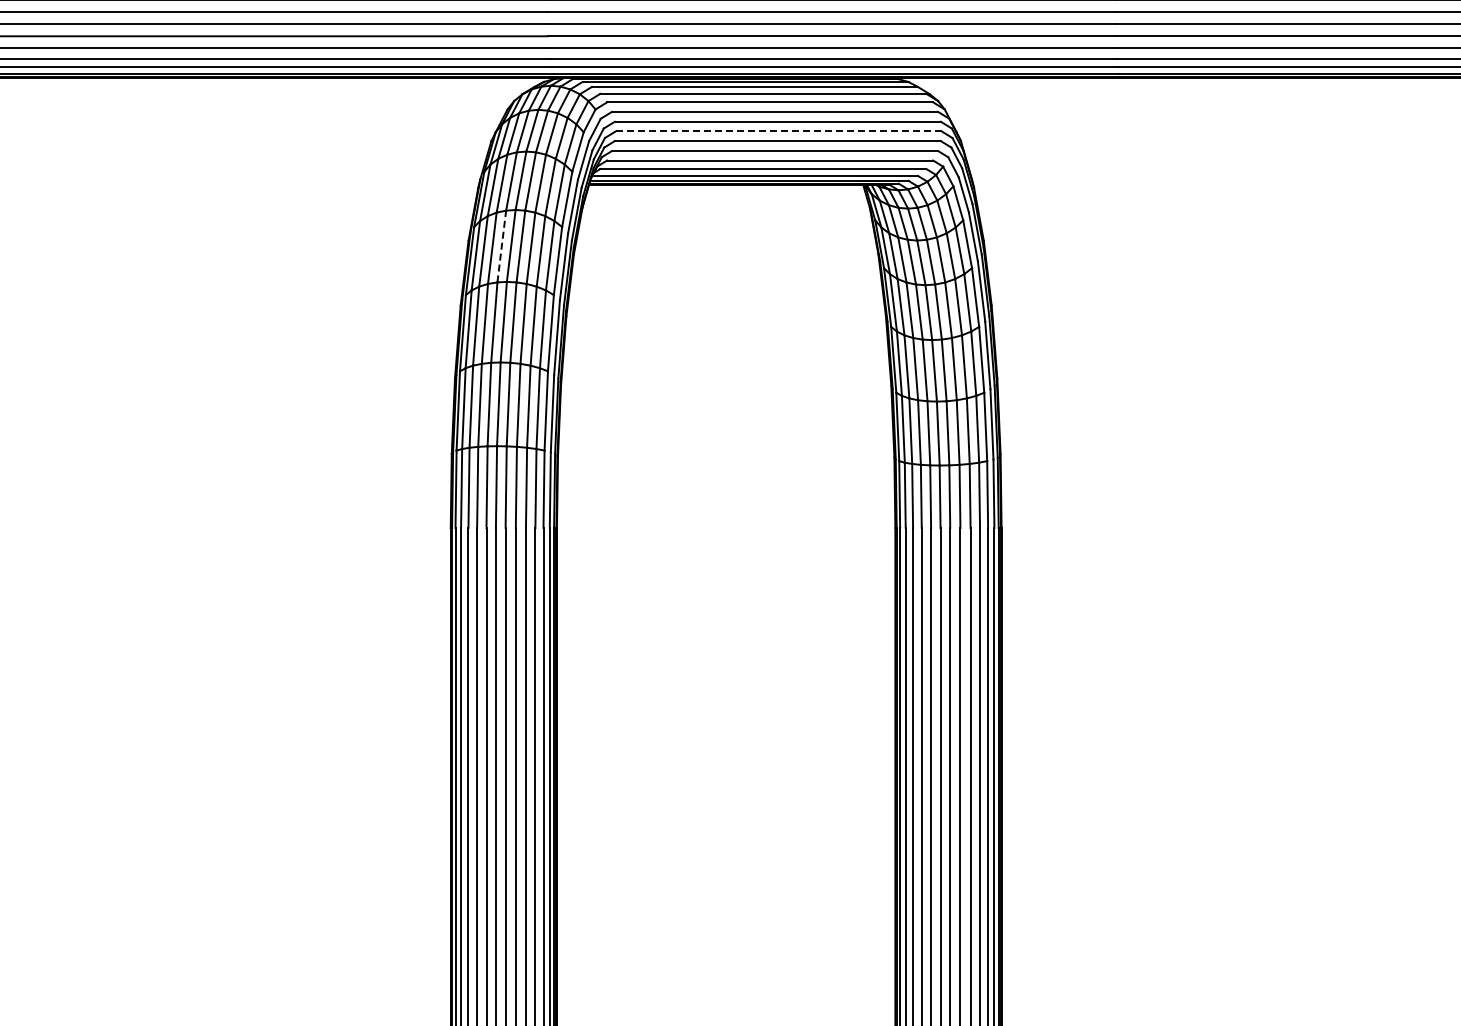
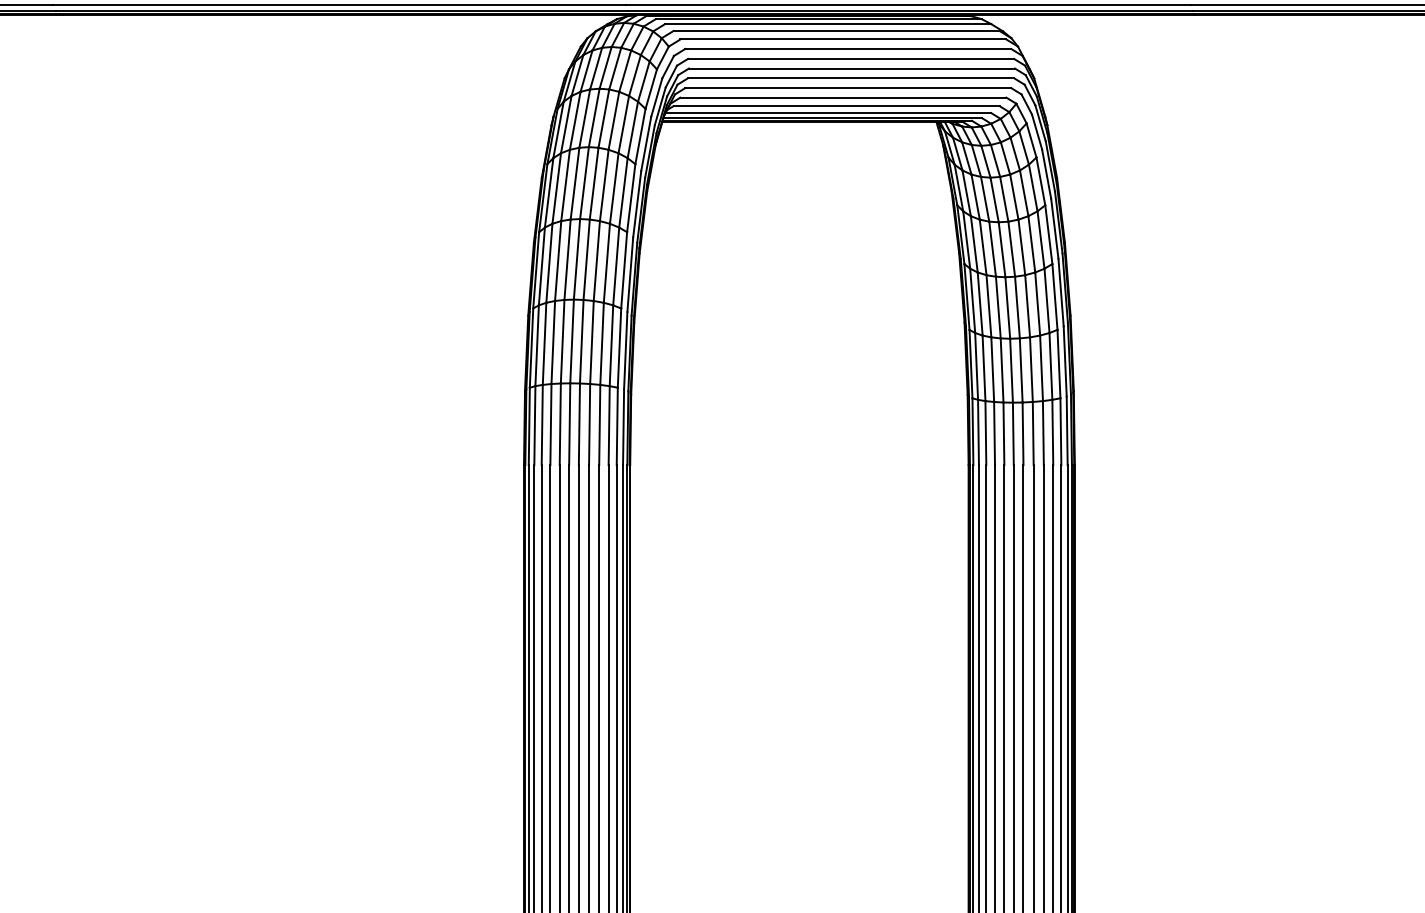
line: (778, 131) -> (851, 68), dashed -> solid
line: (501, 246) -> (574, 183), dashed -> solid

